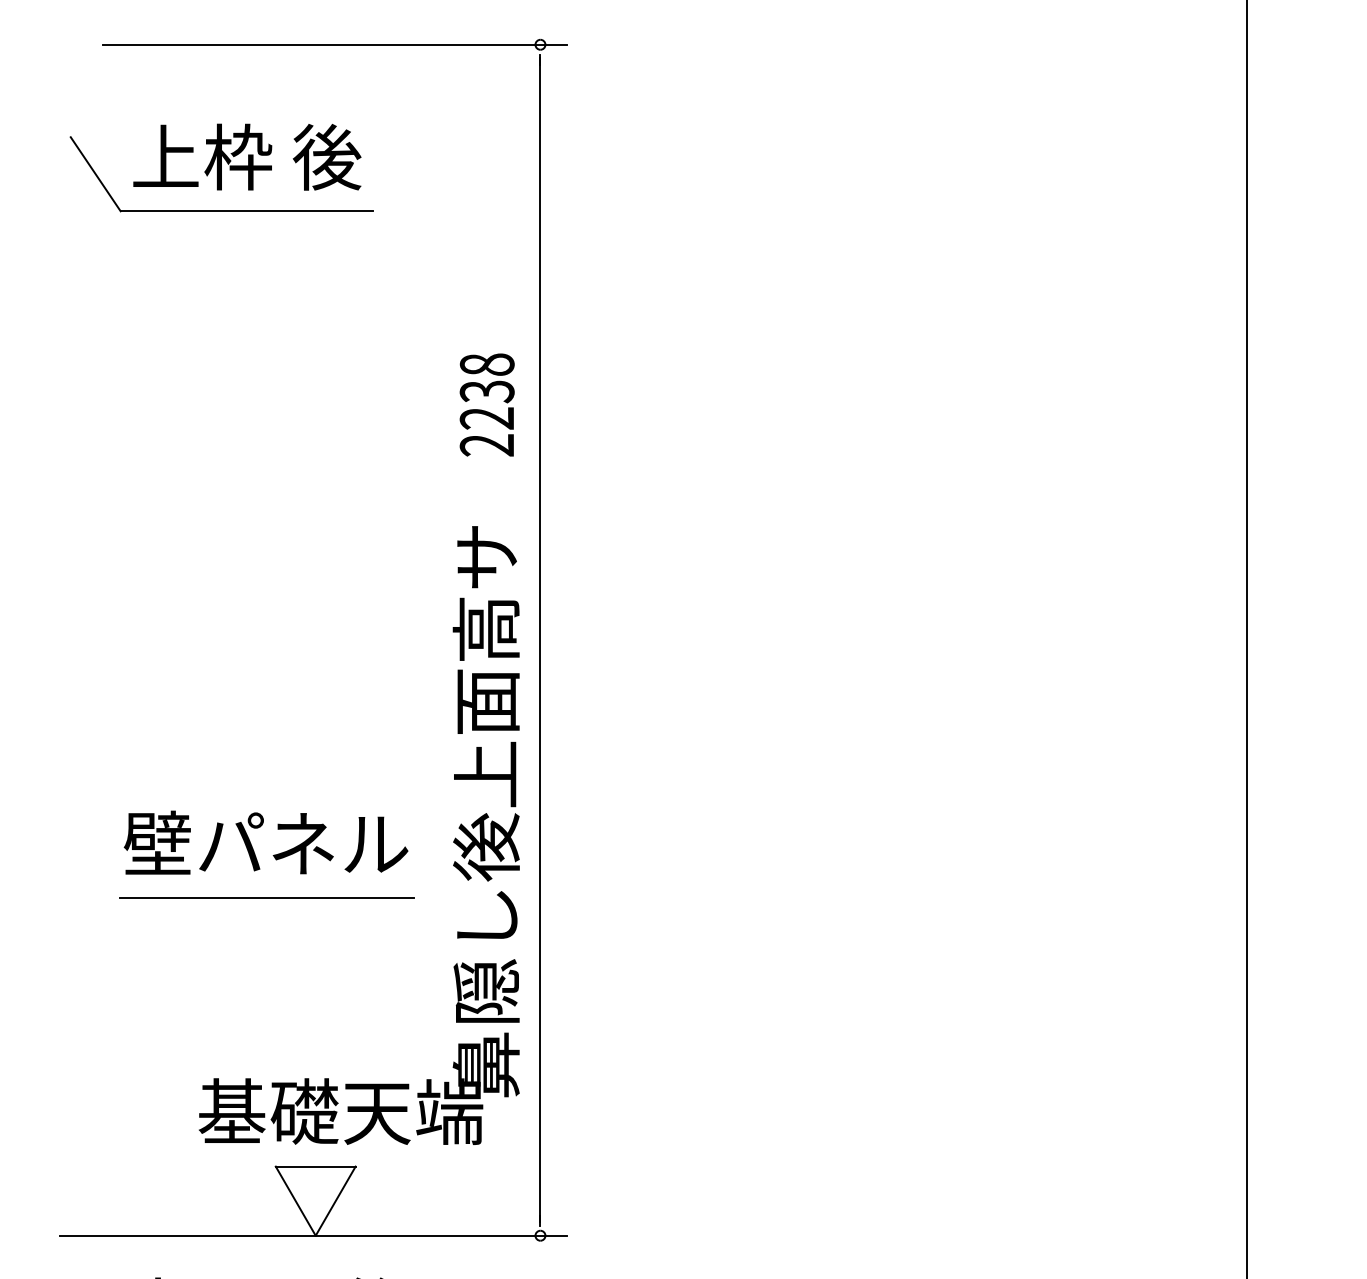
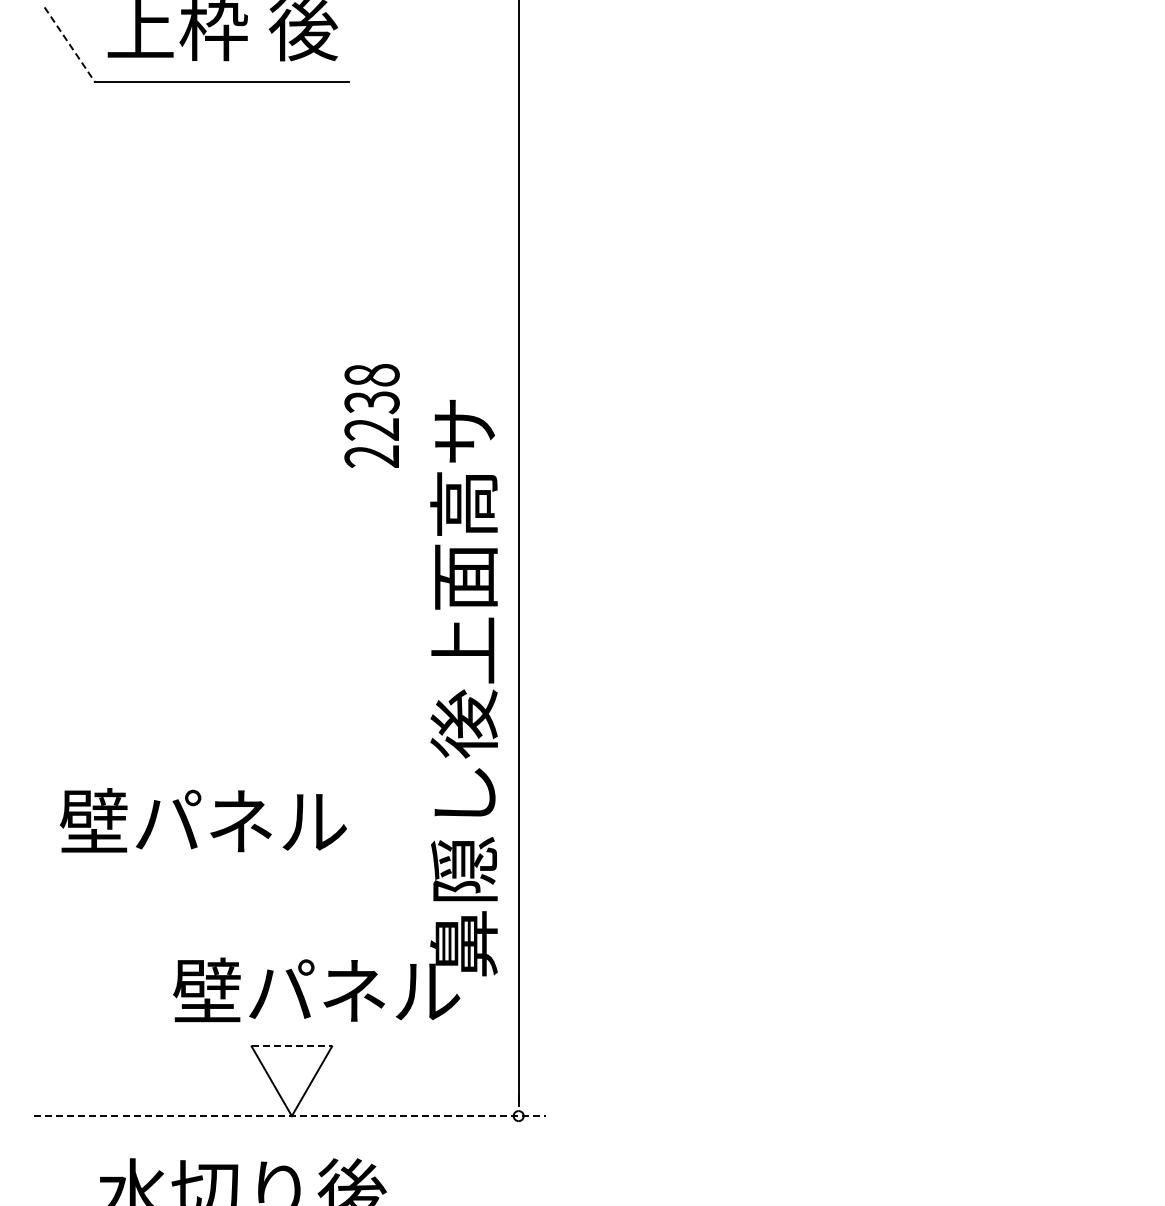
line: (95, 174) -> (69, 44), solid -> dashed
text: (486, 404) -> (371, 415), moved
text: (265, 842) -> (202, 820), moved
line: (266, 897) -> (242, 774), removed
text: (340, 1111) -> (316, 990), 基礎天端 -> 壁パネル
line: (315, 1166) -> (291, 1046), solid -> dashed
line: (313, 1235) -> (289, 1115), solid -> dashed

